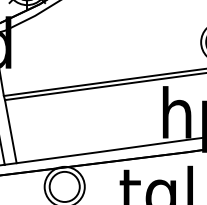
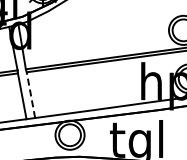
line: (10, 130) -> (30, 94), solid -> dashed

